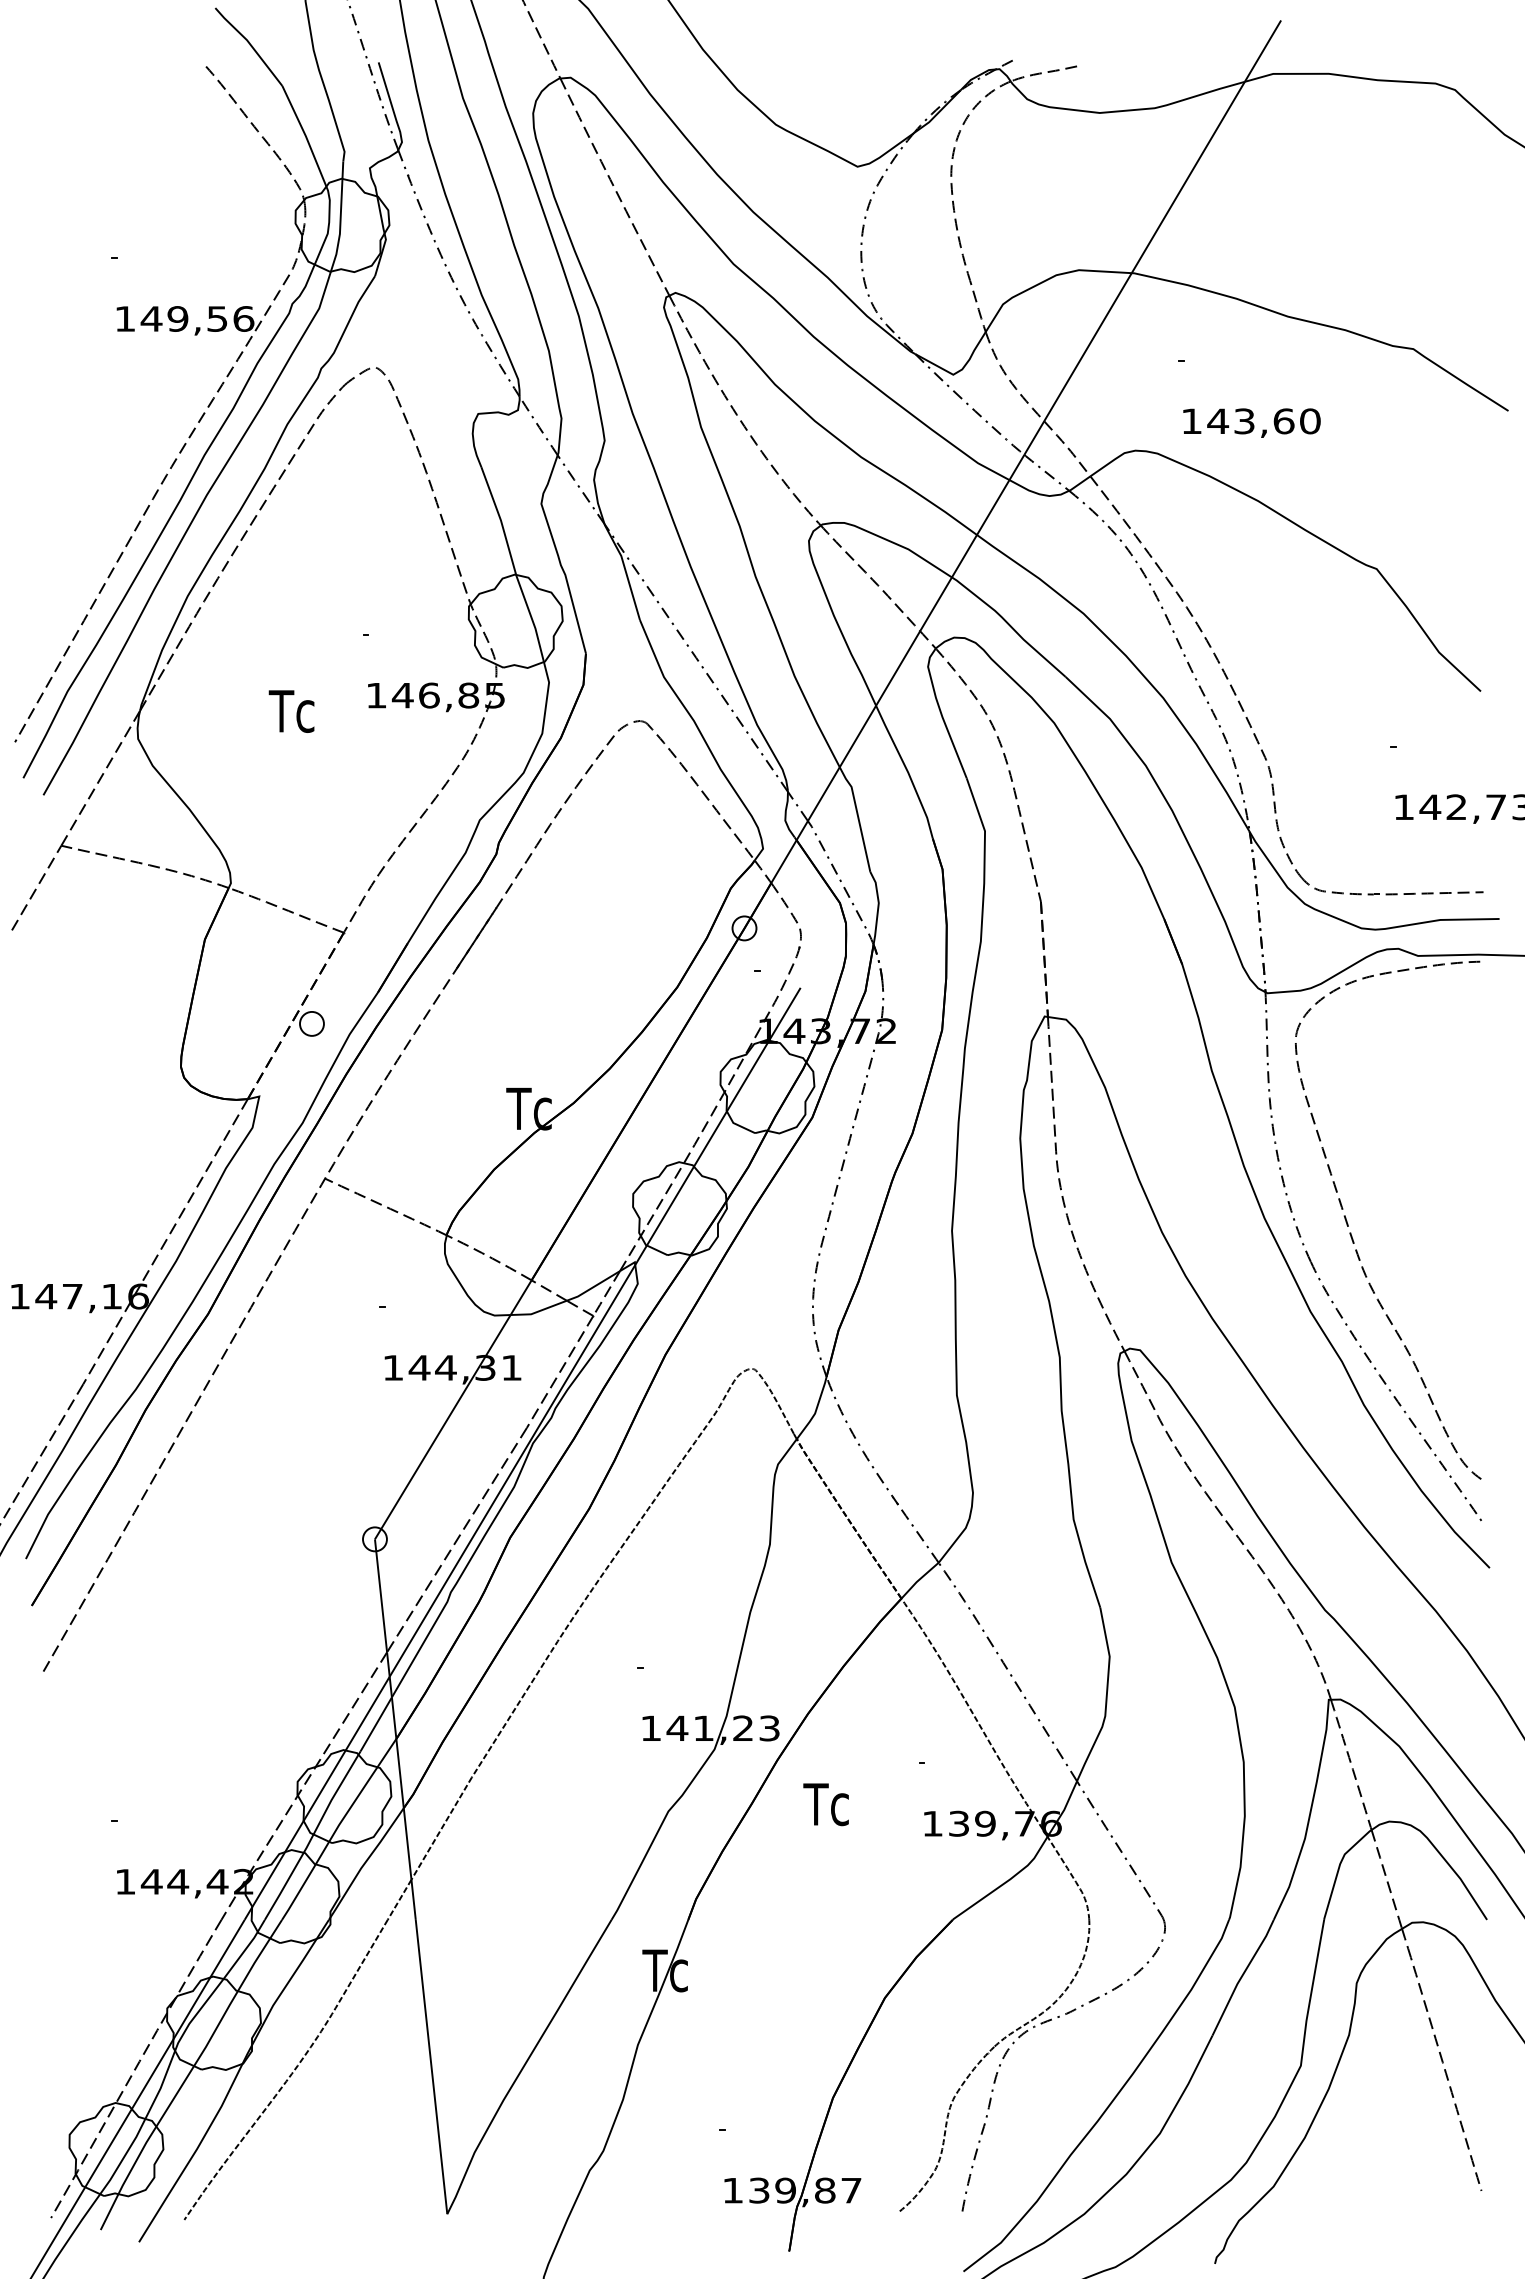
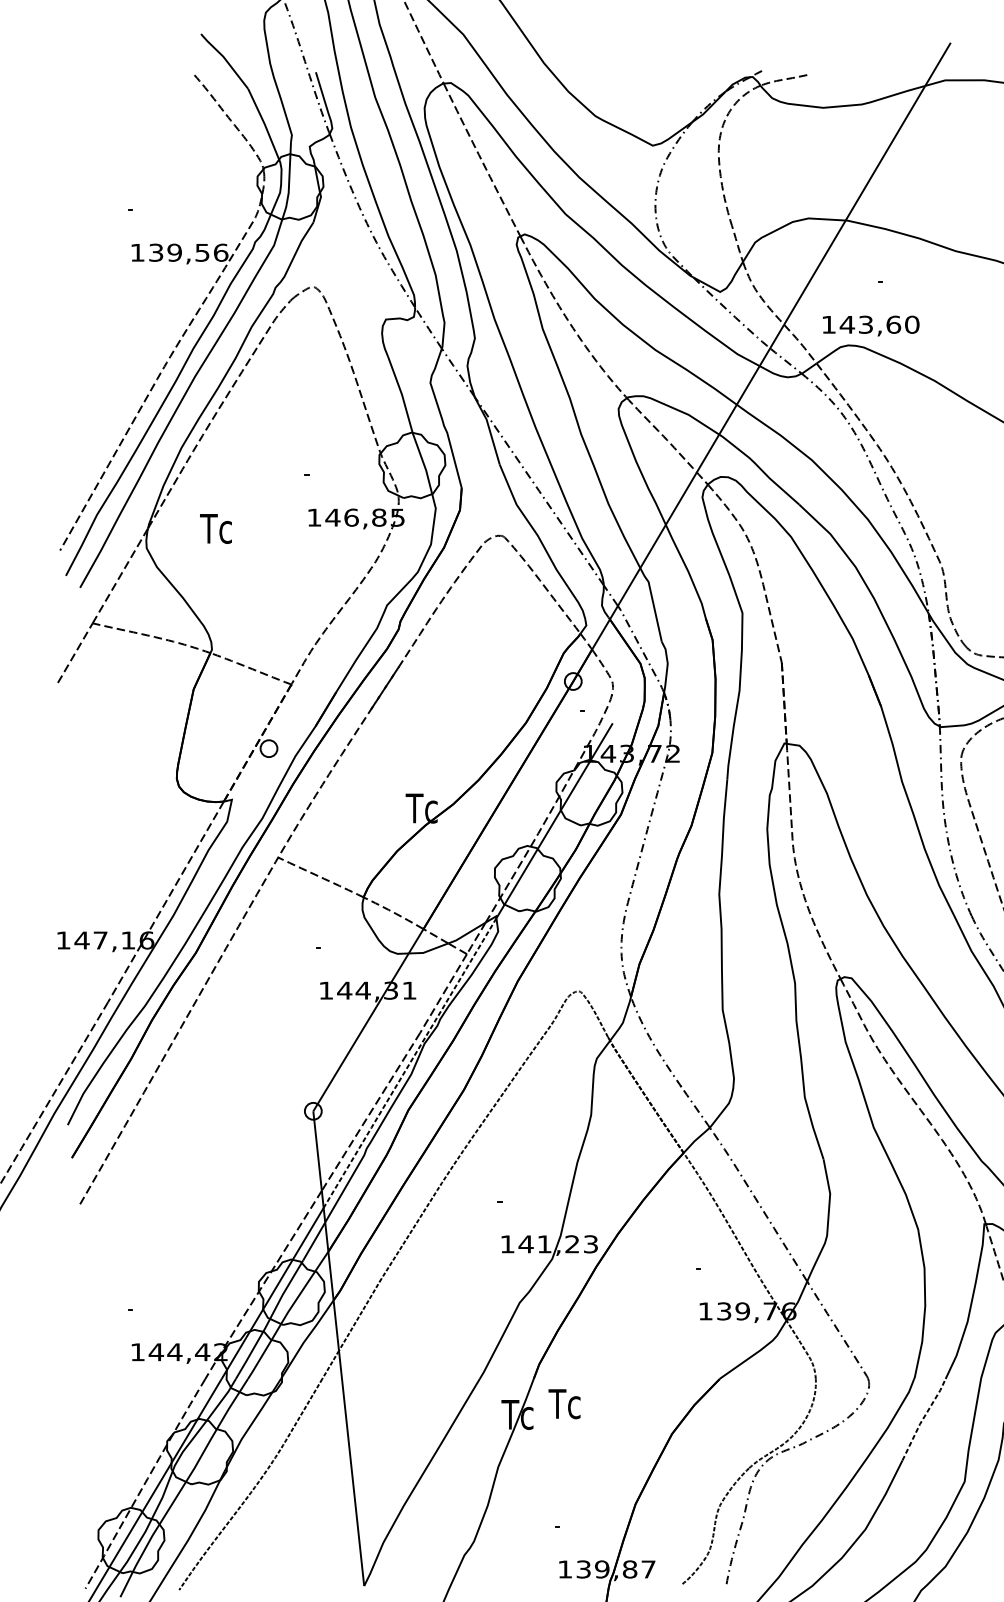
text: (151, 318) -> (156, 252), 149,56 -> 139,56
text: (1251, 422) -> (870, 325), moved
text: (291, 711) -> (215, 528), moved
line: (511, 1471) -> (409, 1063), solid -> dashed
text: (825, 1804) -> (564, 1404), moved
line: (1241, 1976) -> (922, 1418), solid -> dashed

